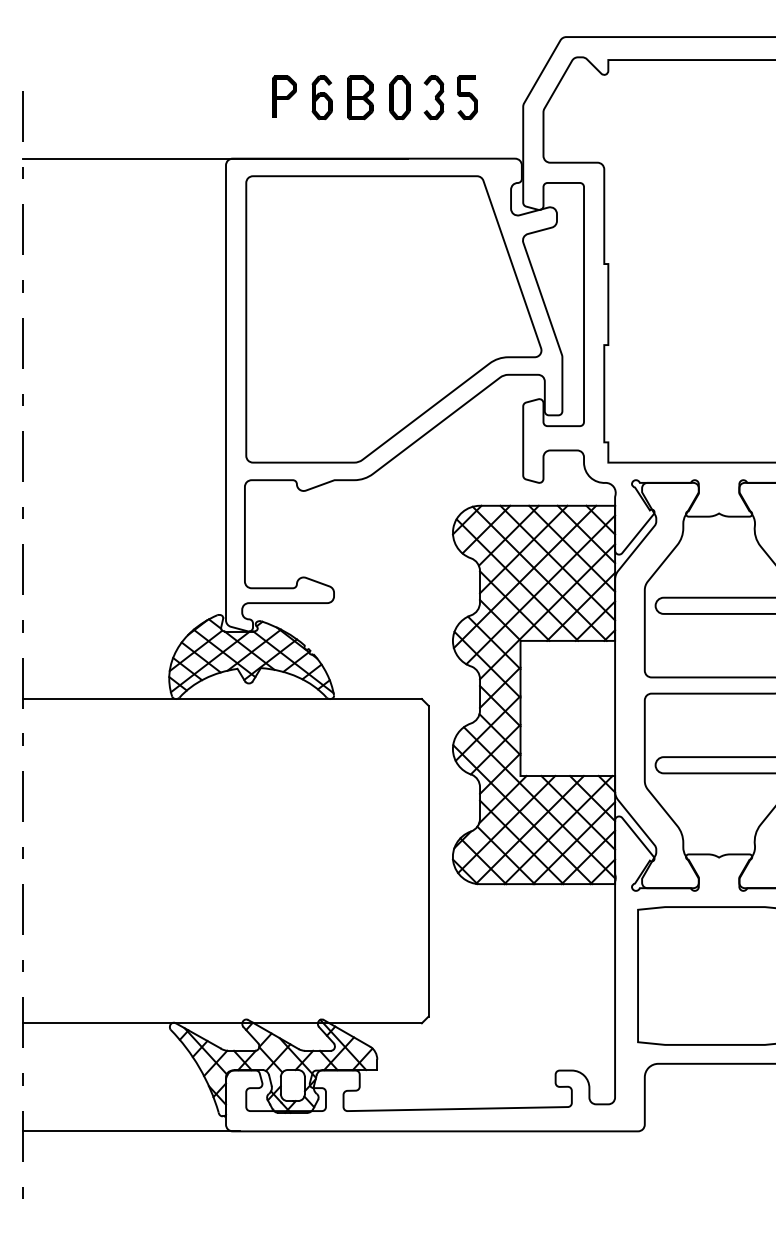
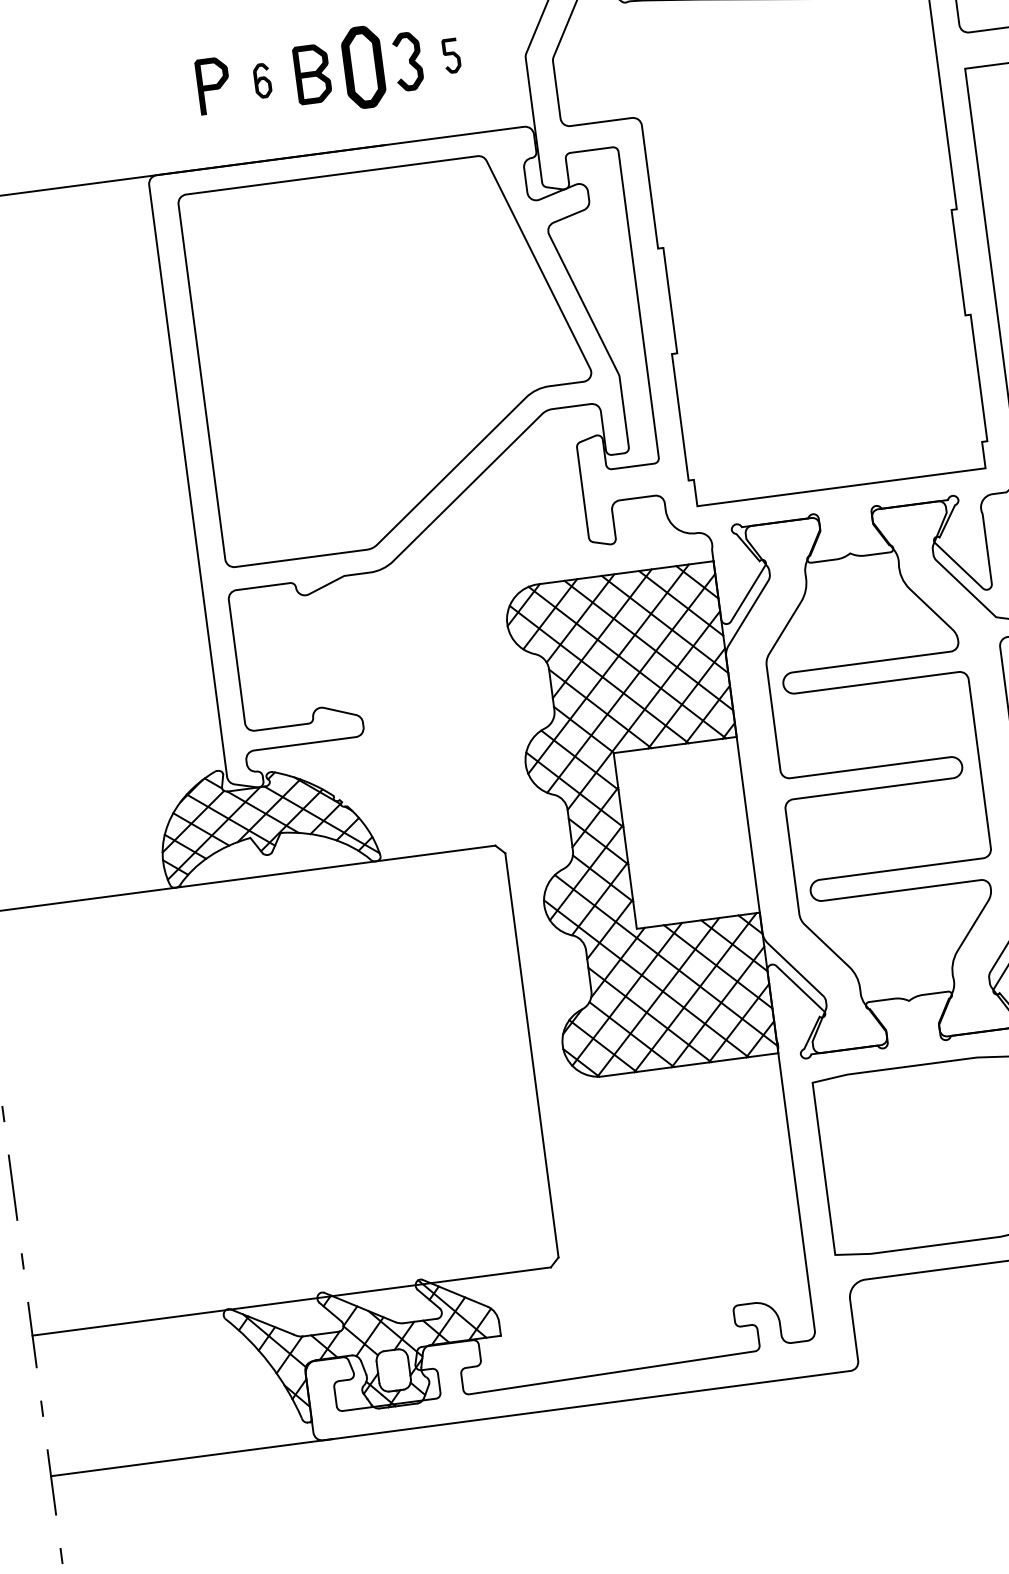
part: (321, 97) -> (261, 80), size x0.6
part: (399, 97) -> (363, 67), size x1.4
part: (467, 97) -> (451, 55), size x0.6

